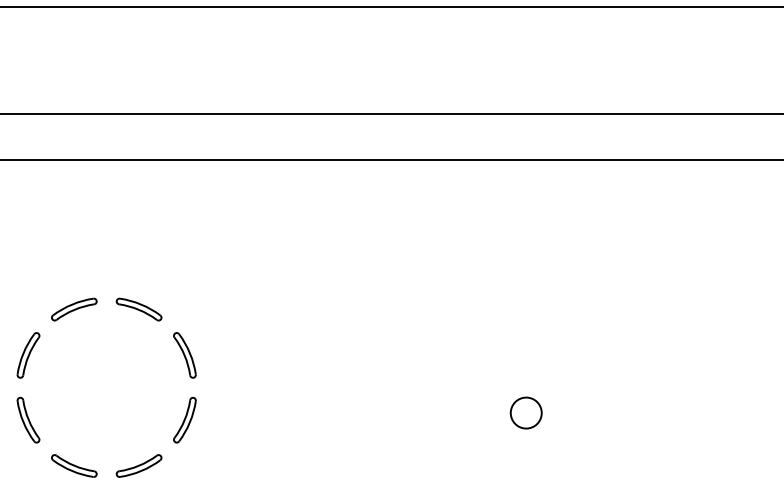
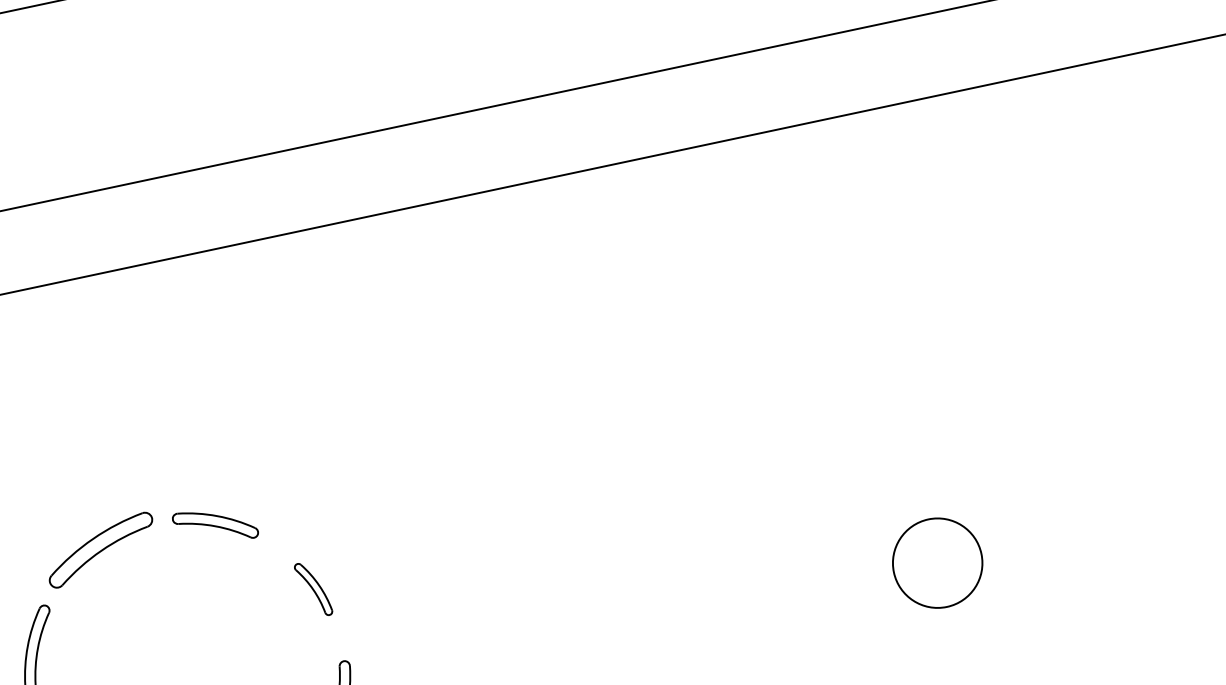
part: (74, 309) -> (101, 549), size x1.4
part: (184, 355) -> (312, 589), size x0.7
circle: (525, 412) -> (936, 562), size x1.6

